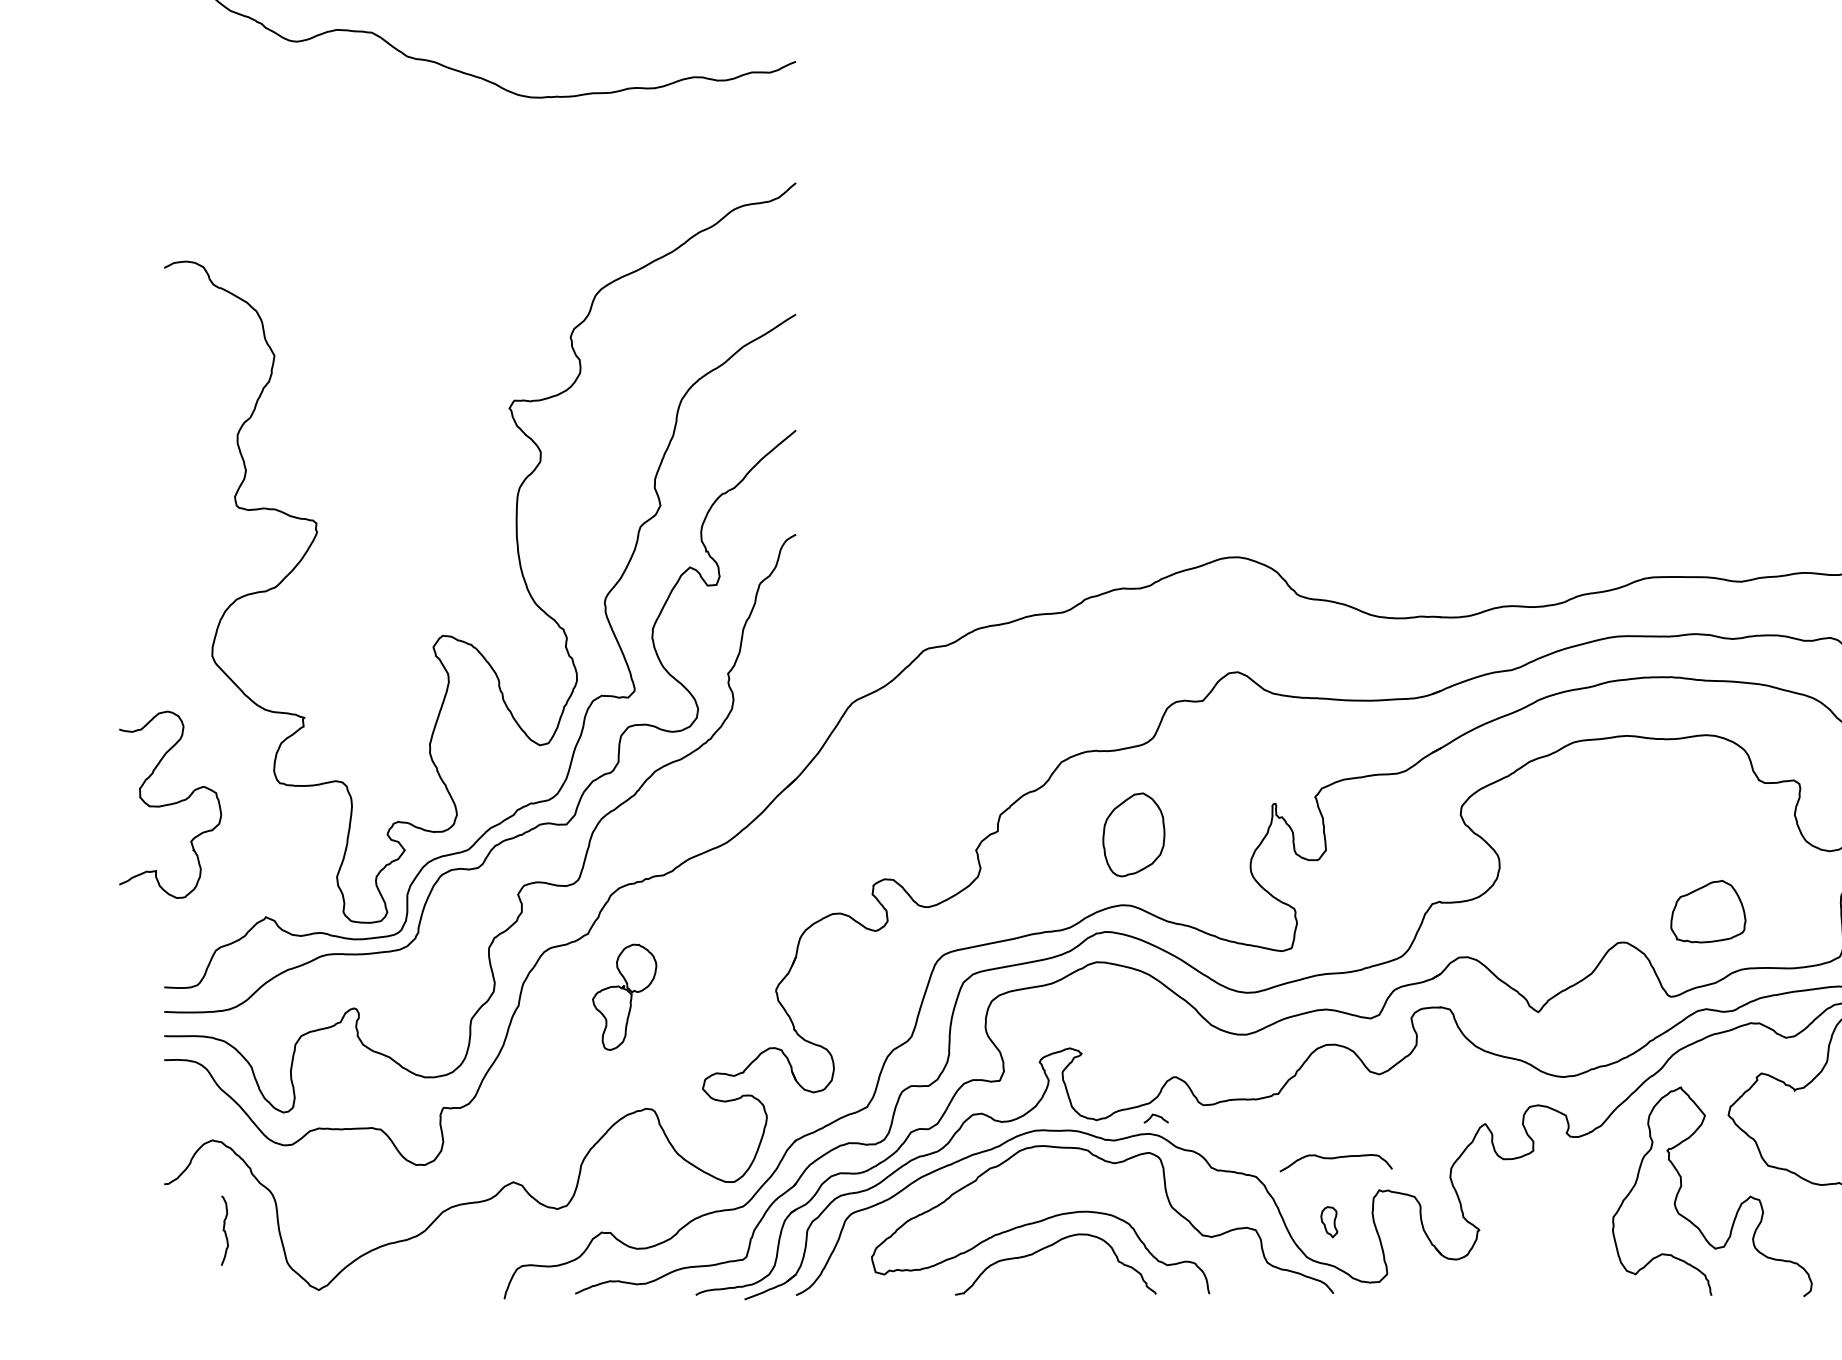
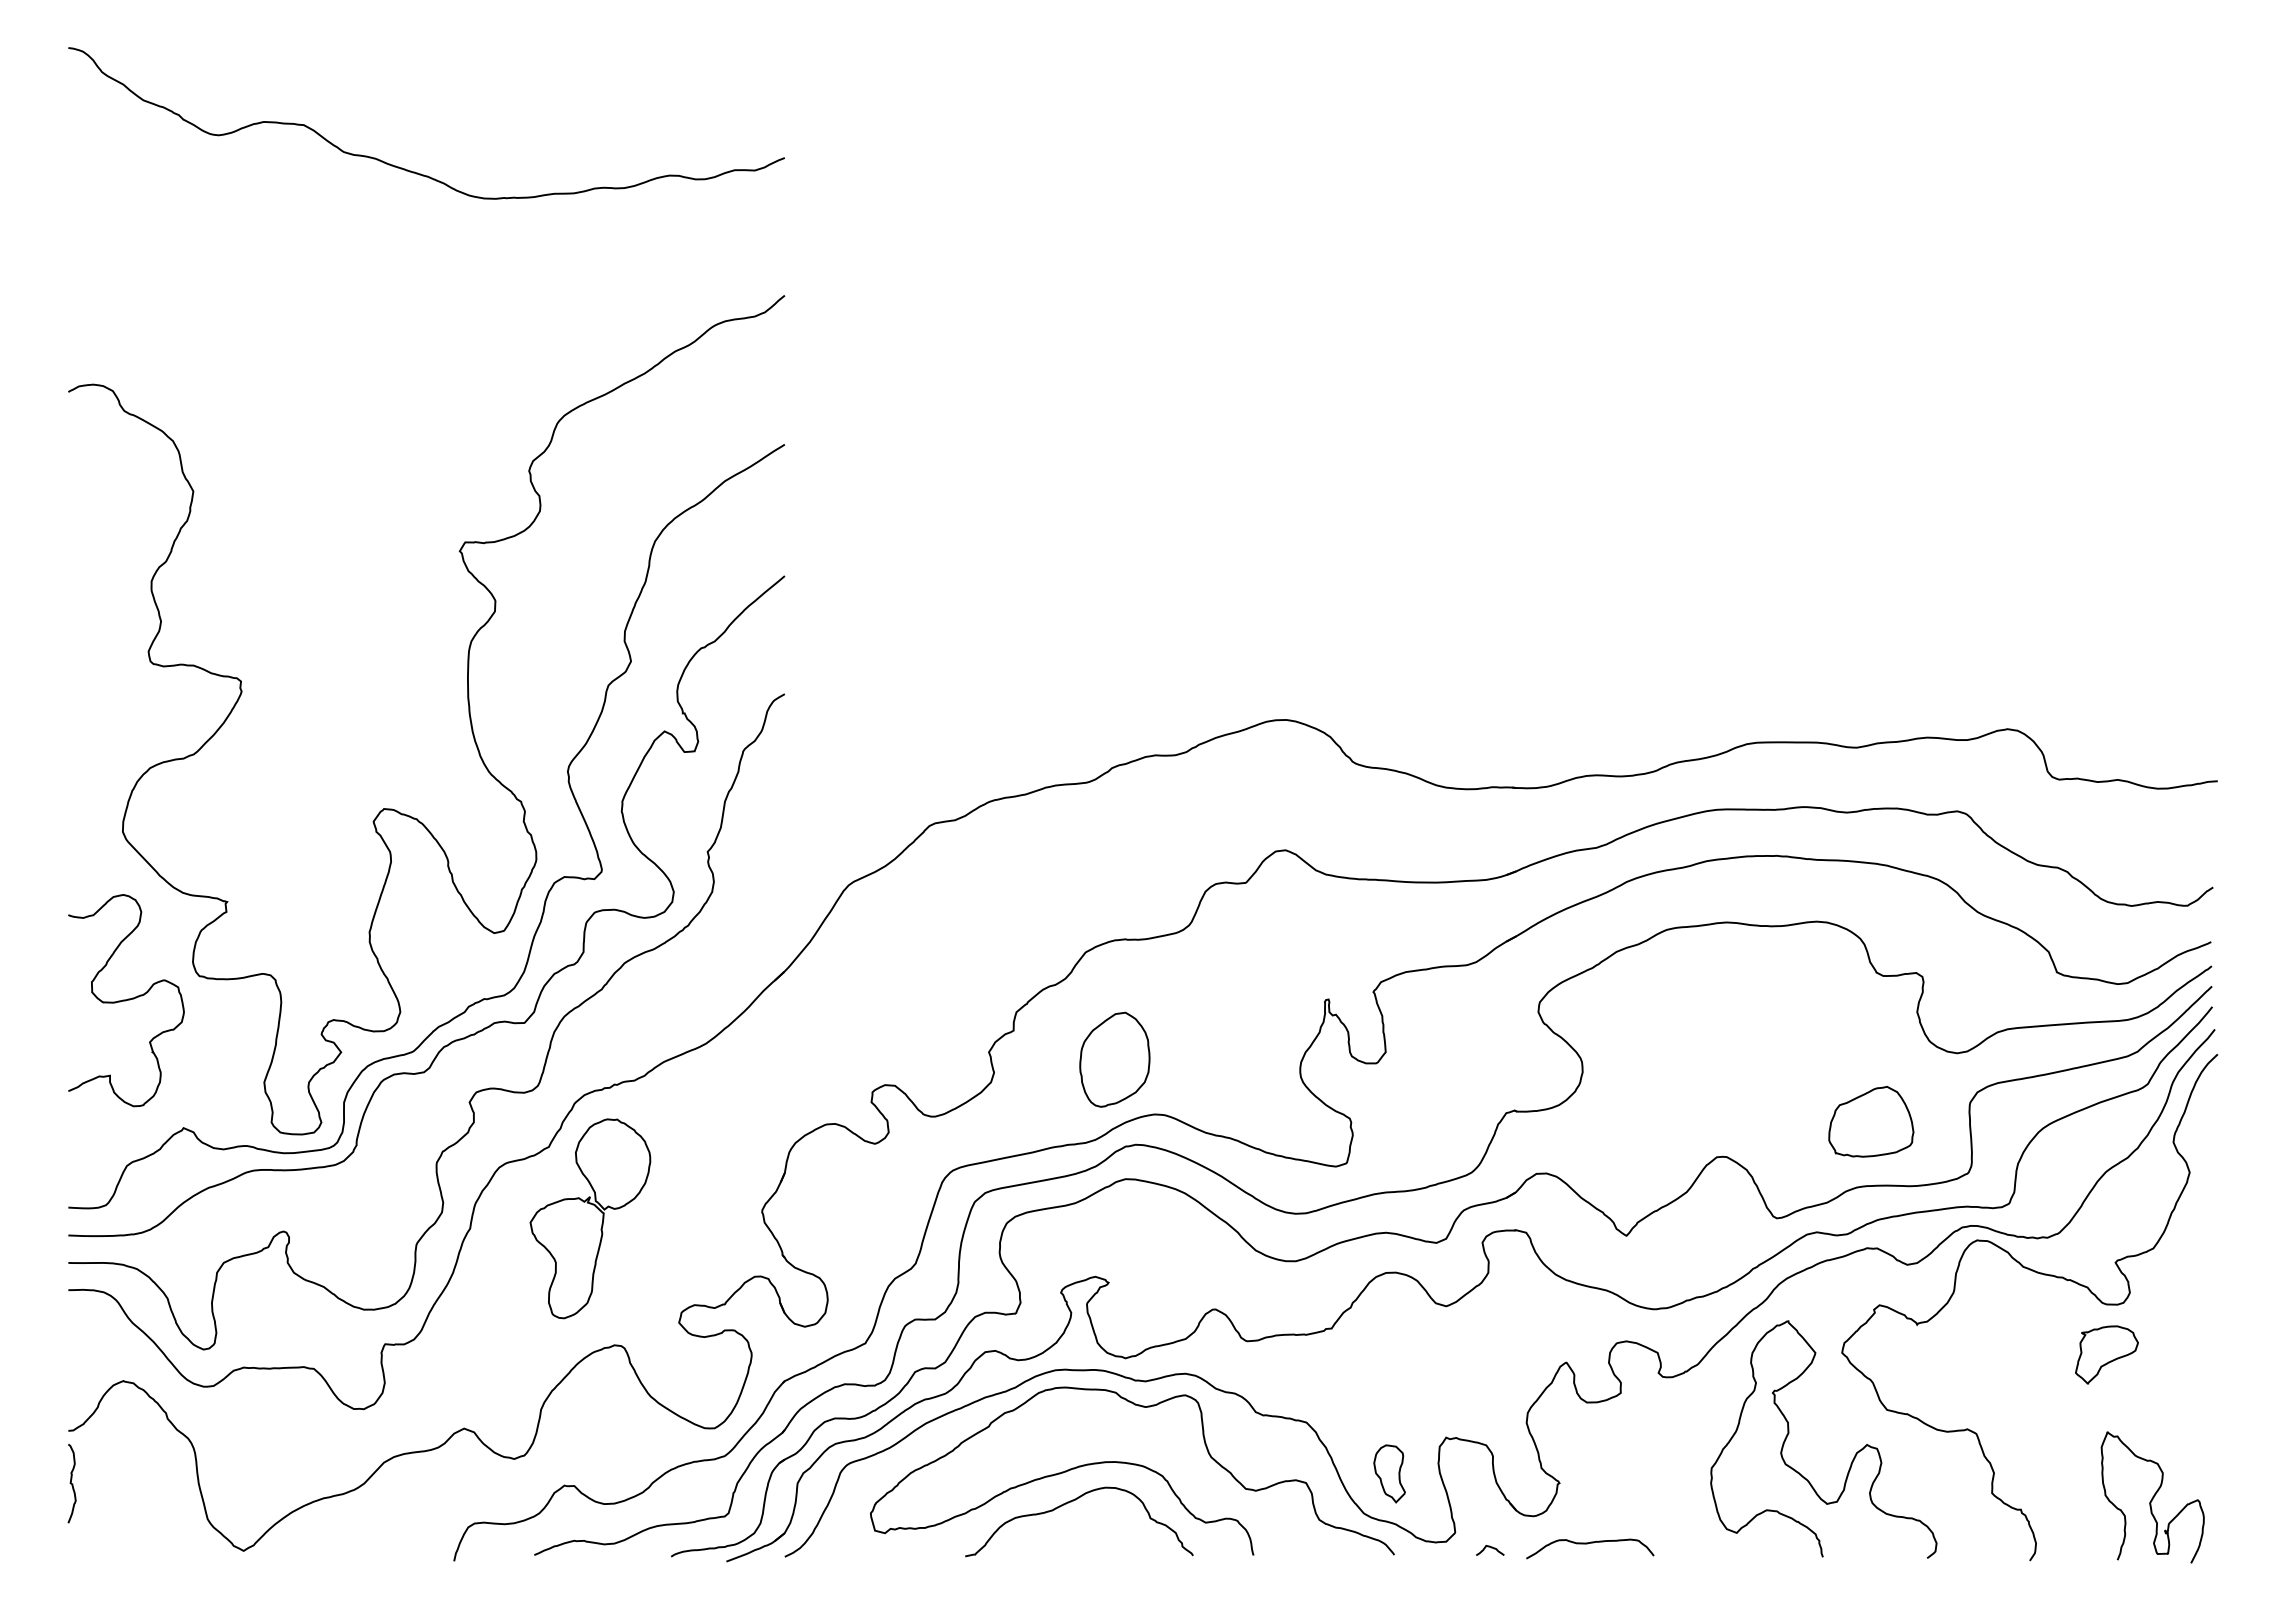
curve: (170, 804) -> (126, 1000), moved
part: (1133, 834) -> (1114, 1059), moved
part: (1708, 911) -> (1871, 1121), moved
part: (624, 996) -> (590, 1218), size x1.67
curve: (1157, 1116) -> (1491, 1548), moved
curve: (1336, 1158) -> (1590, 1543), moved
part: (1329, 1221) -> (1389, 1473), size x1.67
curve: (224, 1230) -> (71, 1483), moved

